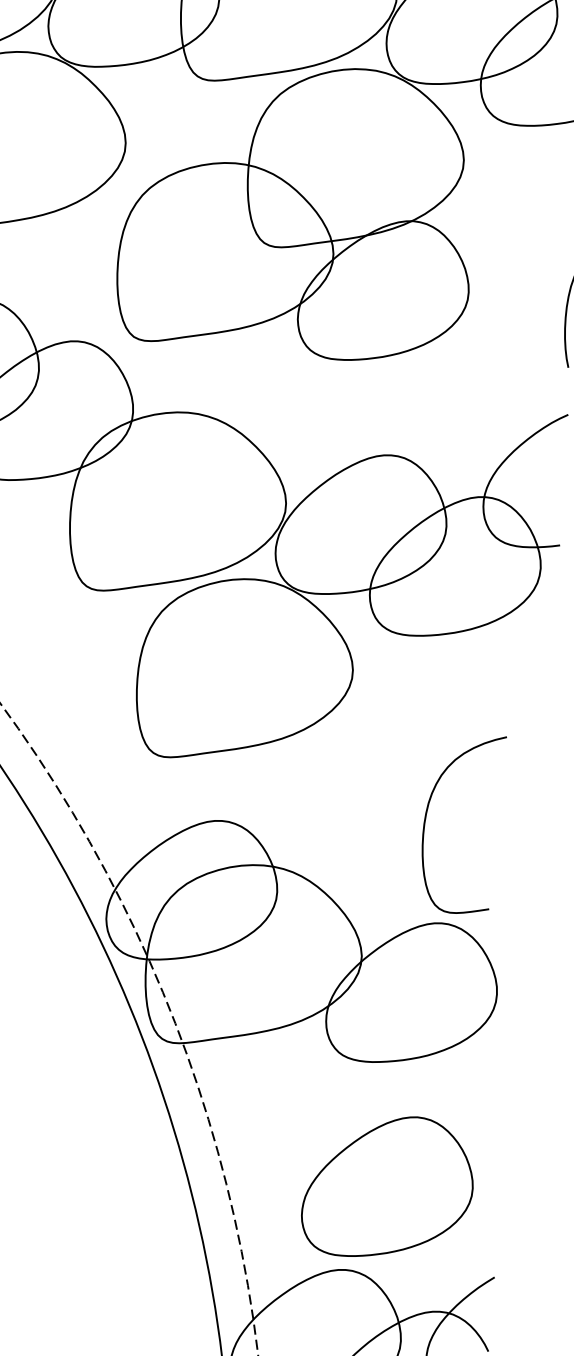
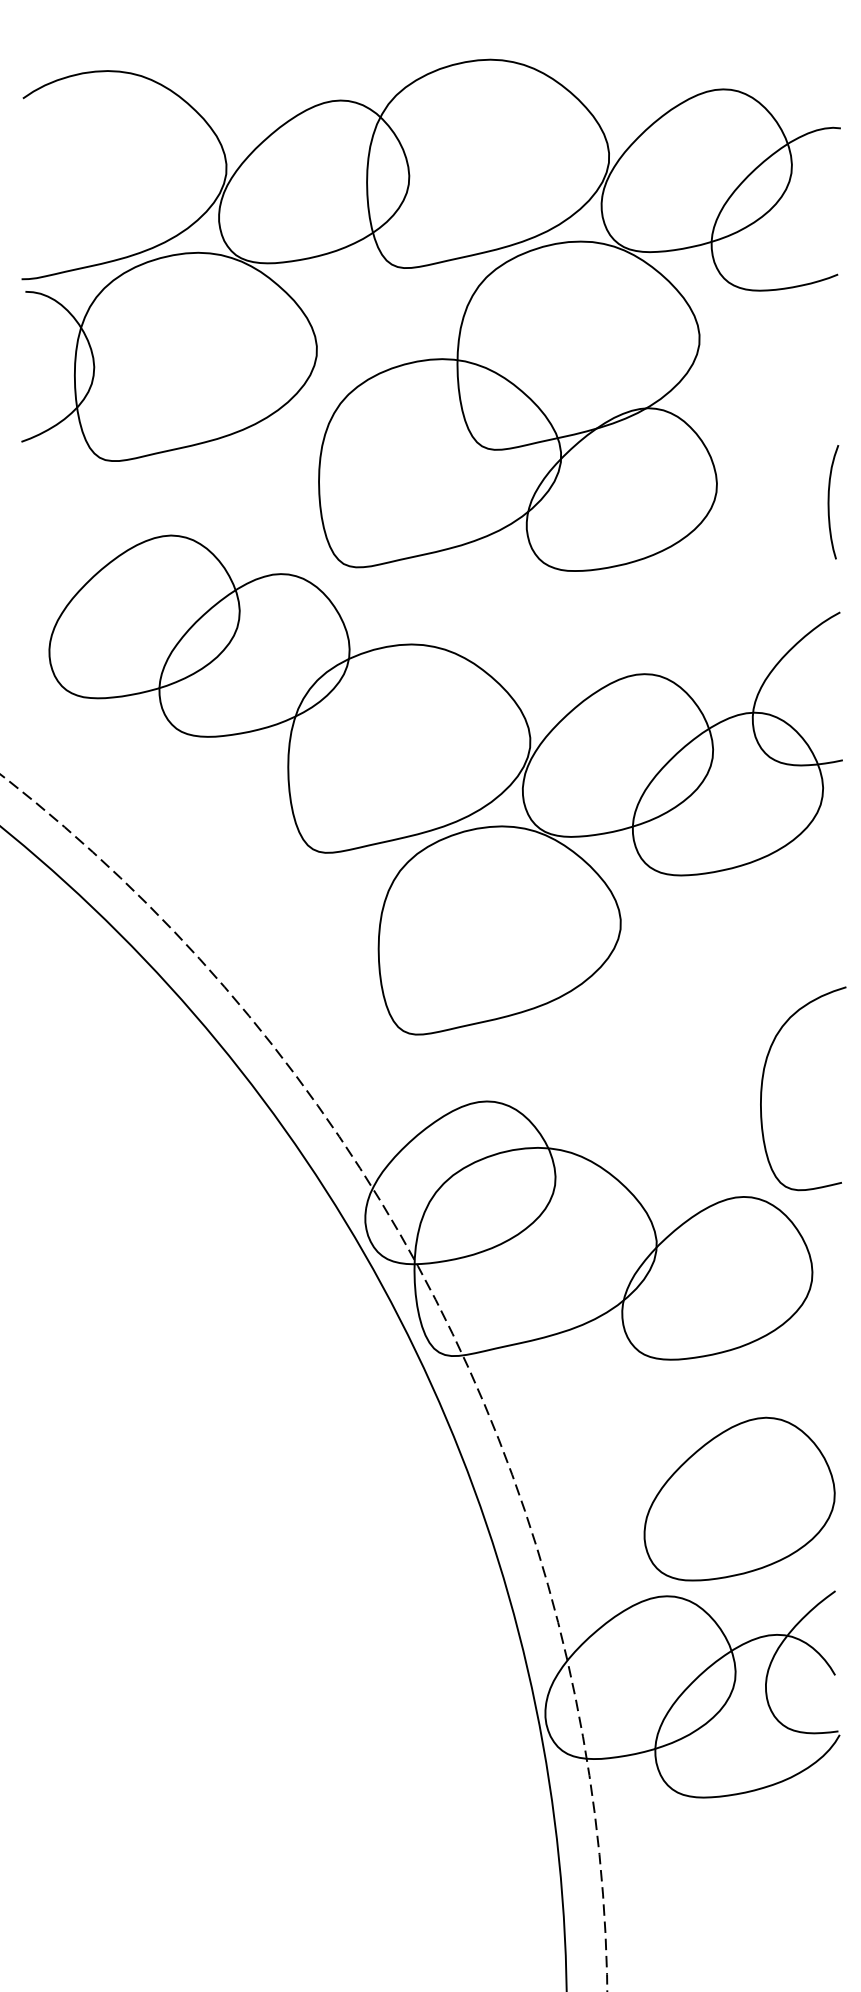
curve: (427, 814) -> (763, 1081), moved
part: (388, 1186) -> (739, 1498), moved

